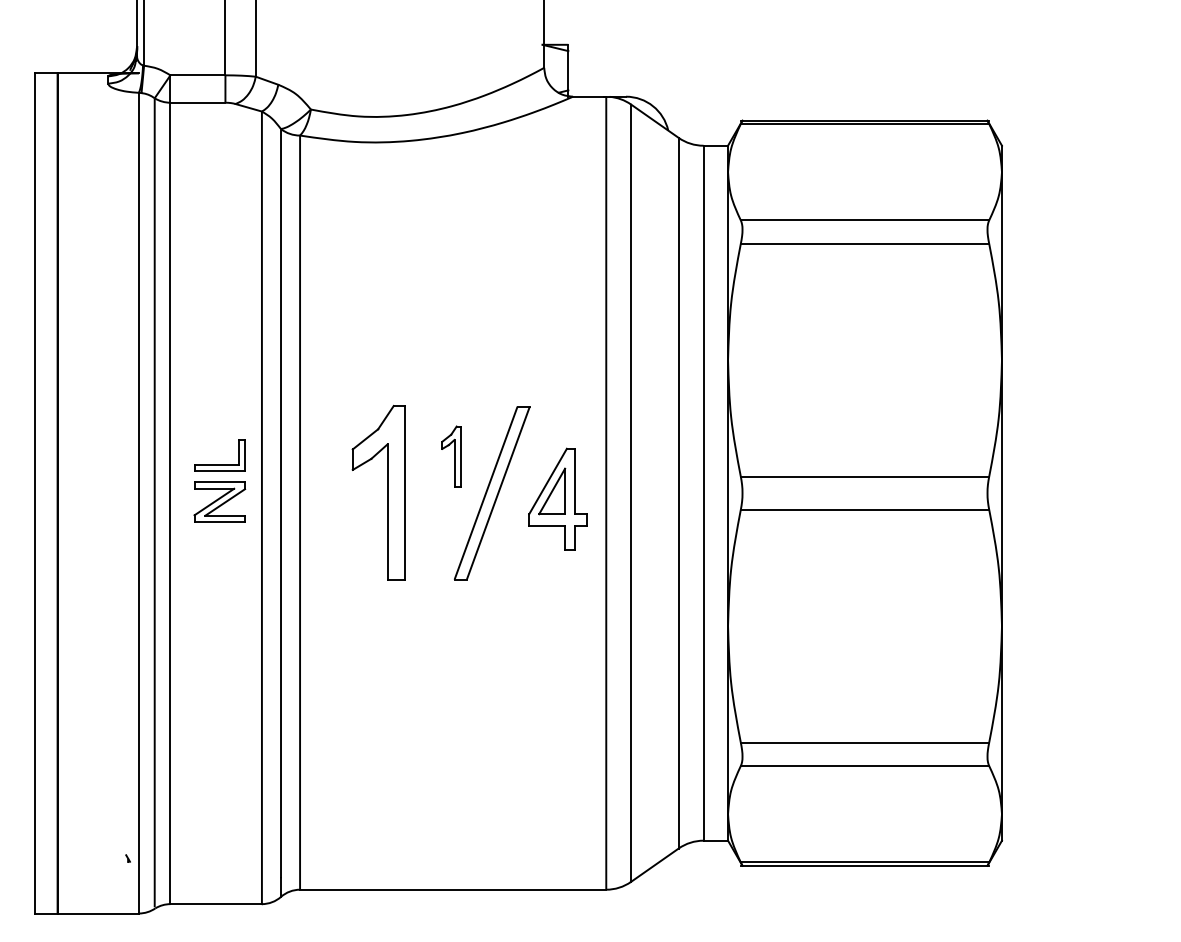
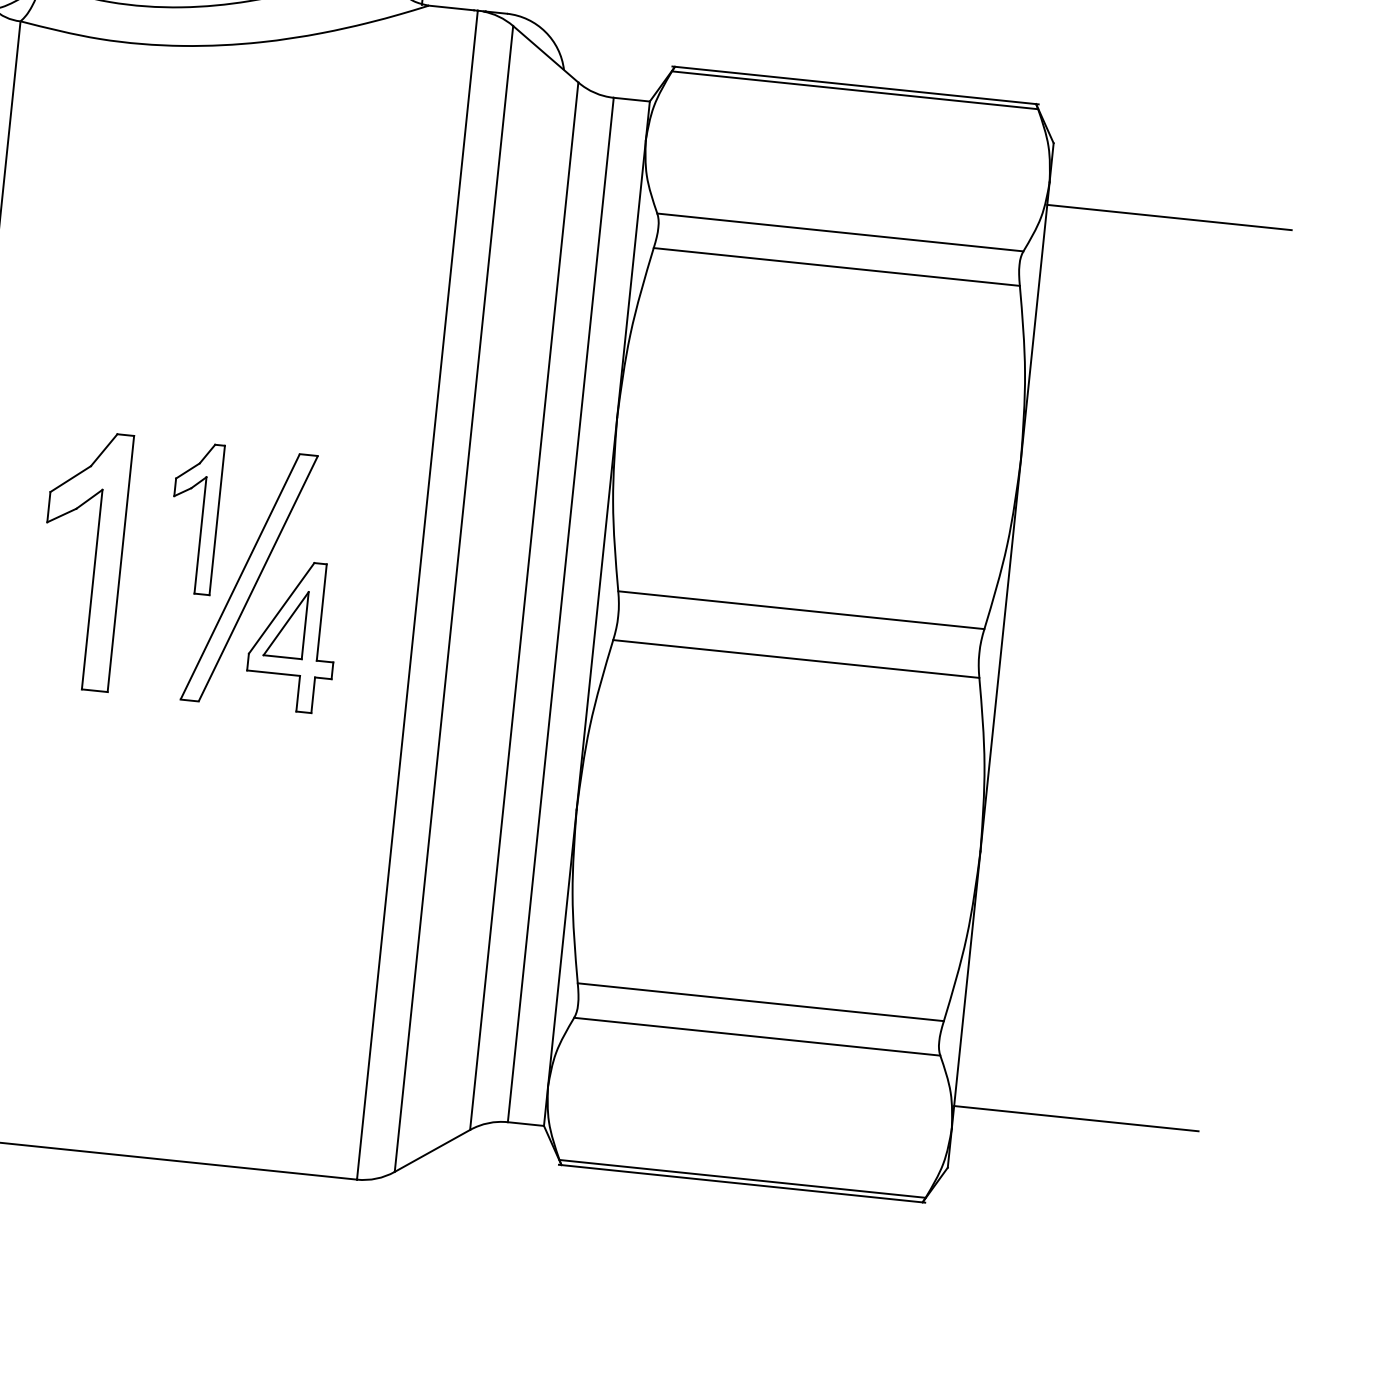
line: (1084, 187) -> (1168, 217), added
part: (451, 456) -> (194, 517), size x1.67
part: (557, 498) -> (292, 634), moved
line: (1084, 798) -> (1075, 1118), added

